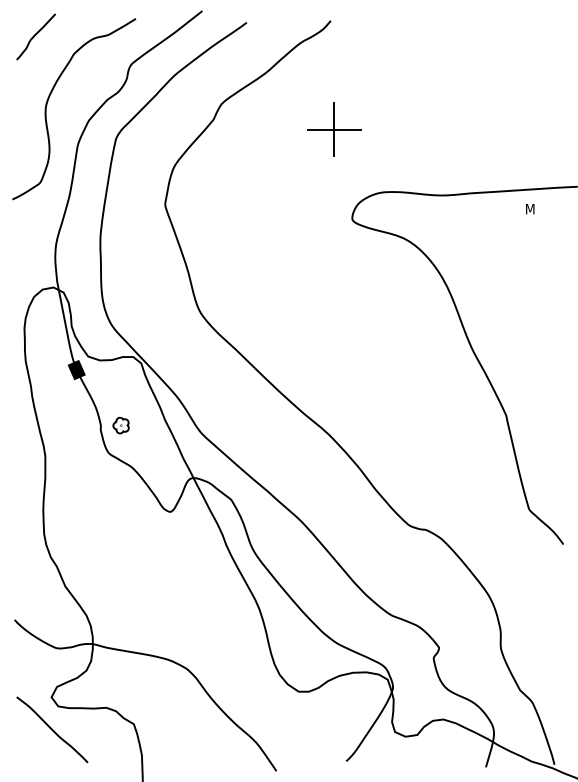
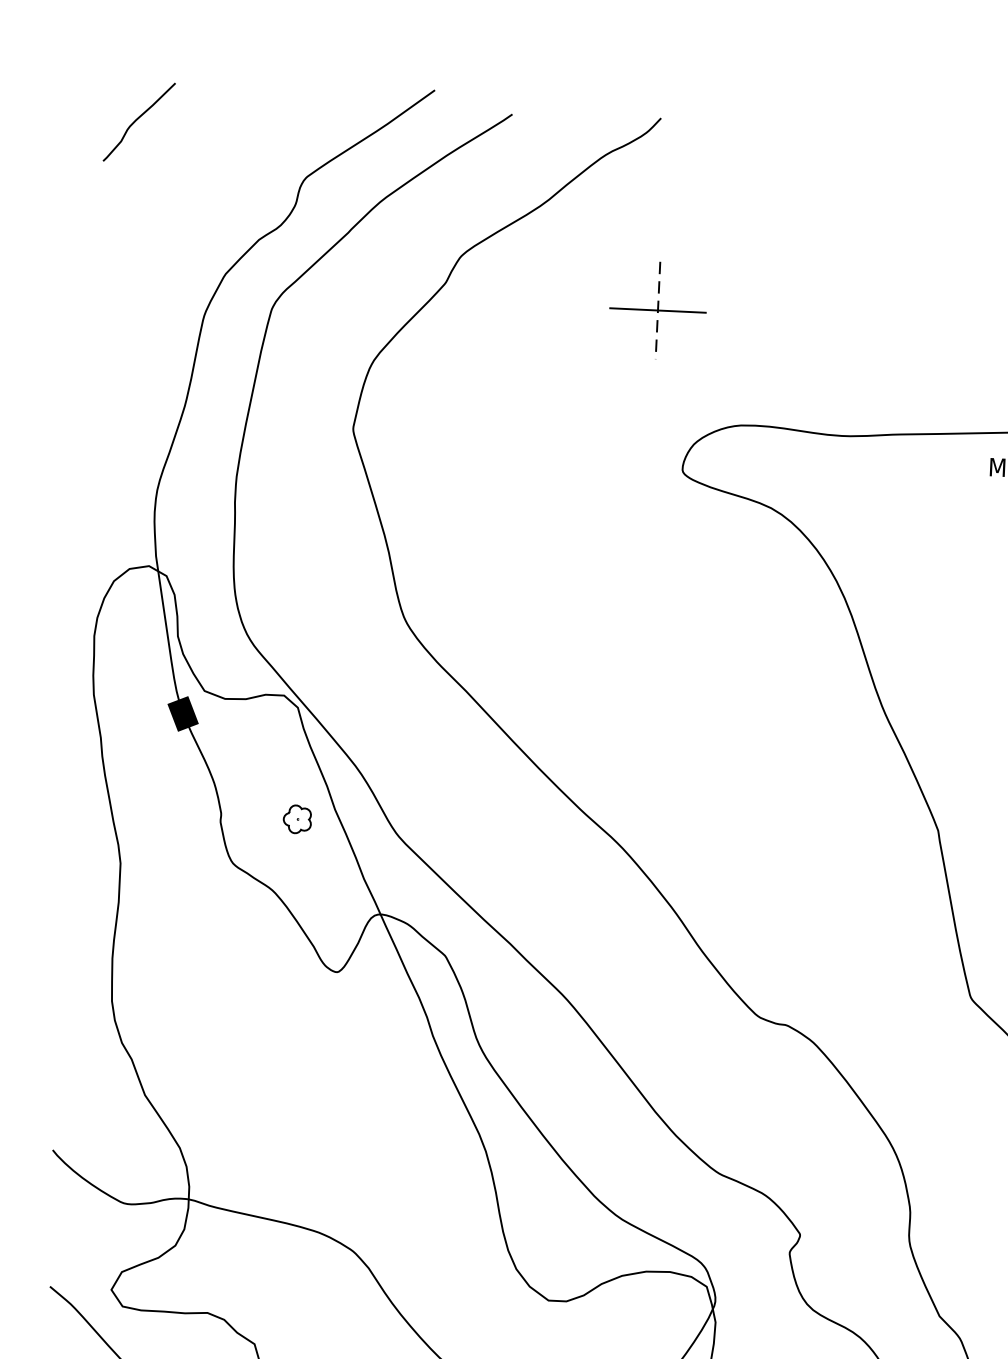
curve: (48, 101) -> (155, 237), removed
line: (334, 129) -> (658, 310), solid -> dashed
part: (120, 425) -> (296, 819), moved

